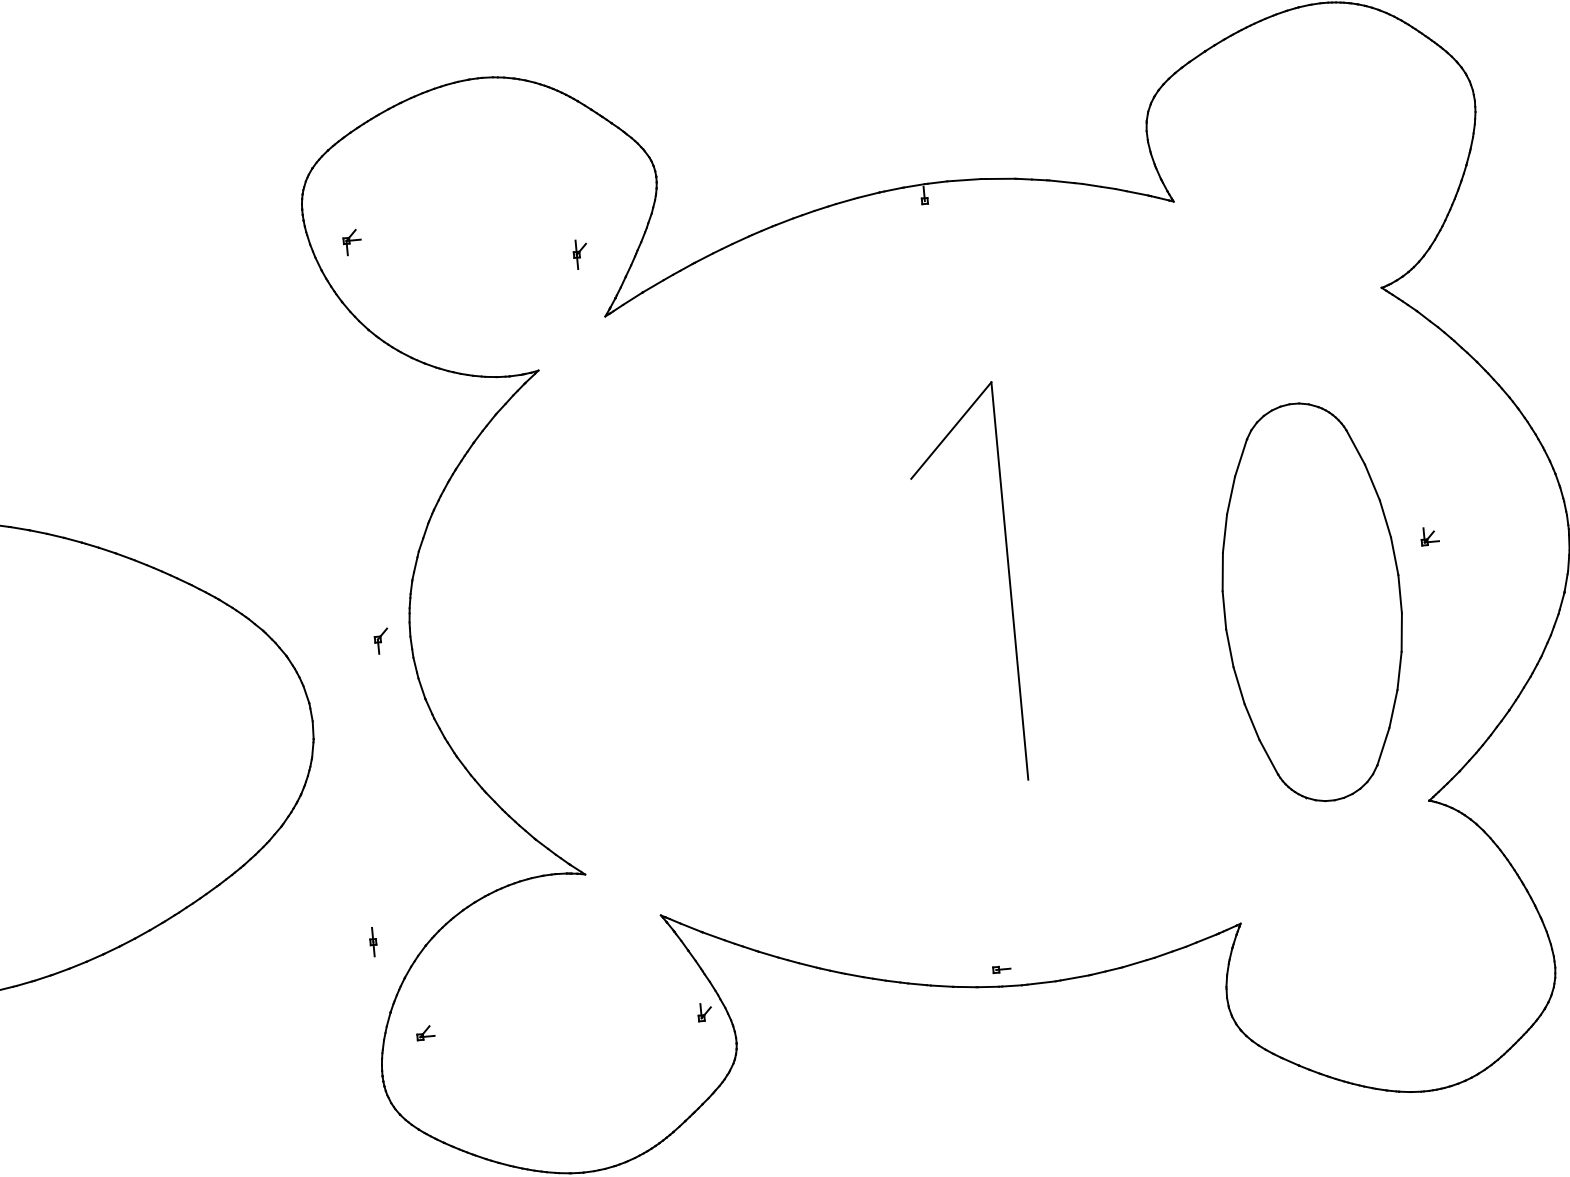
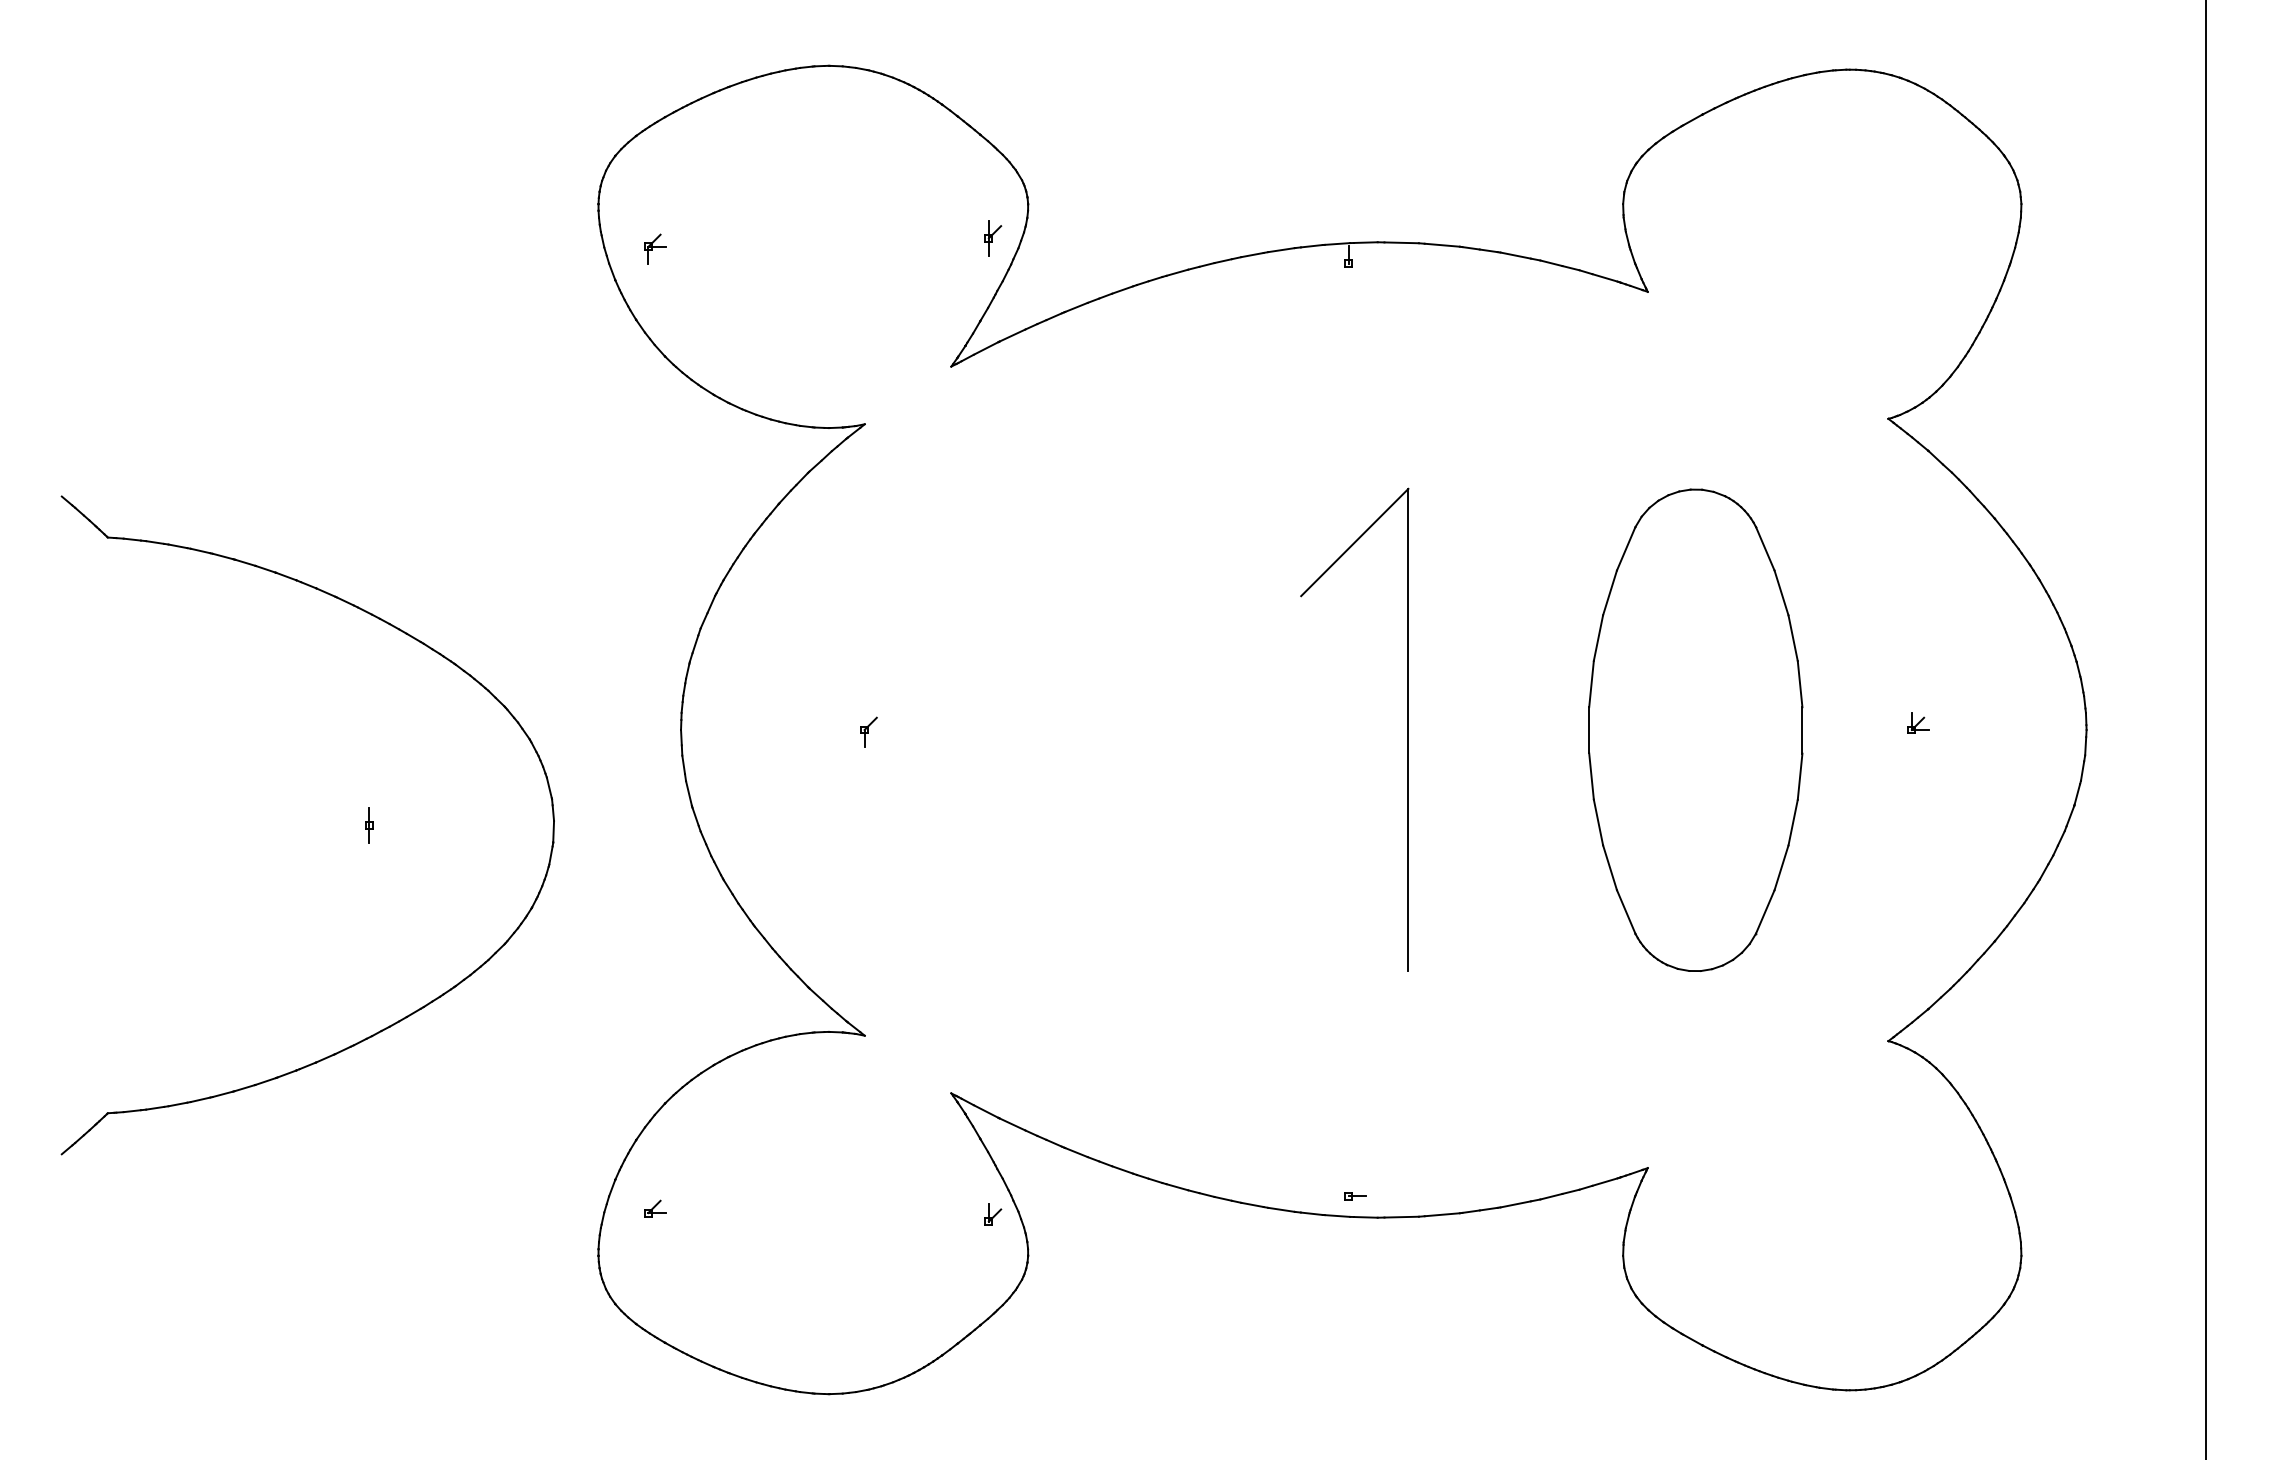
part: (580, 254) -> (993, 238), moved
part: (1311, 601) -> (1695, 729), moved
part: (381, 640) -> (868, 731), moved
part: (373, 942) -> (369, 825), moved

